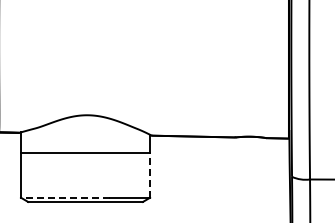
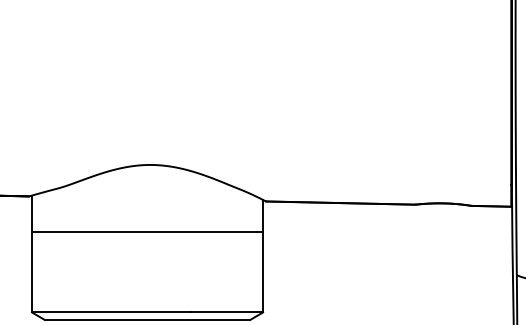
line: (150, 175) -> (263, 272), dashed -> solid
line: (65, 197) -> (111, 312), dashed -> solid

